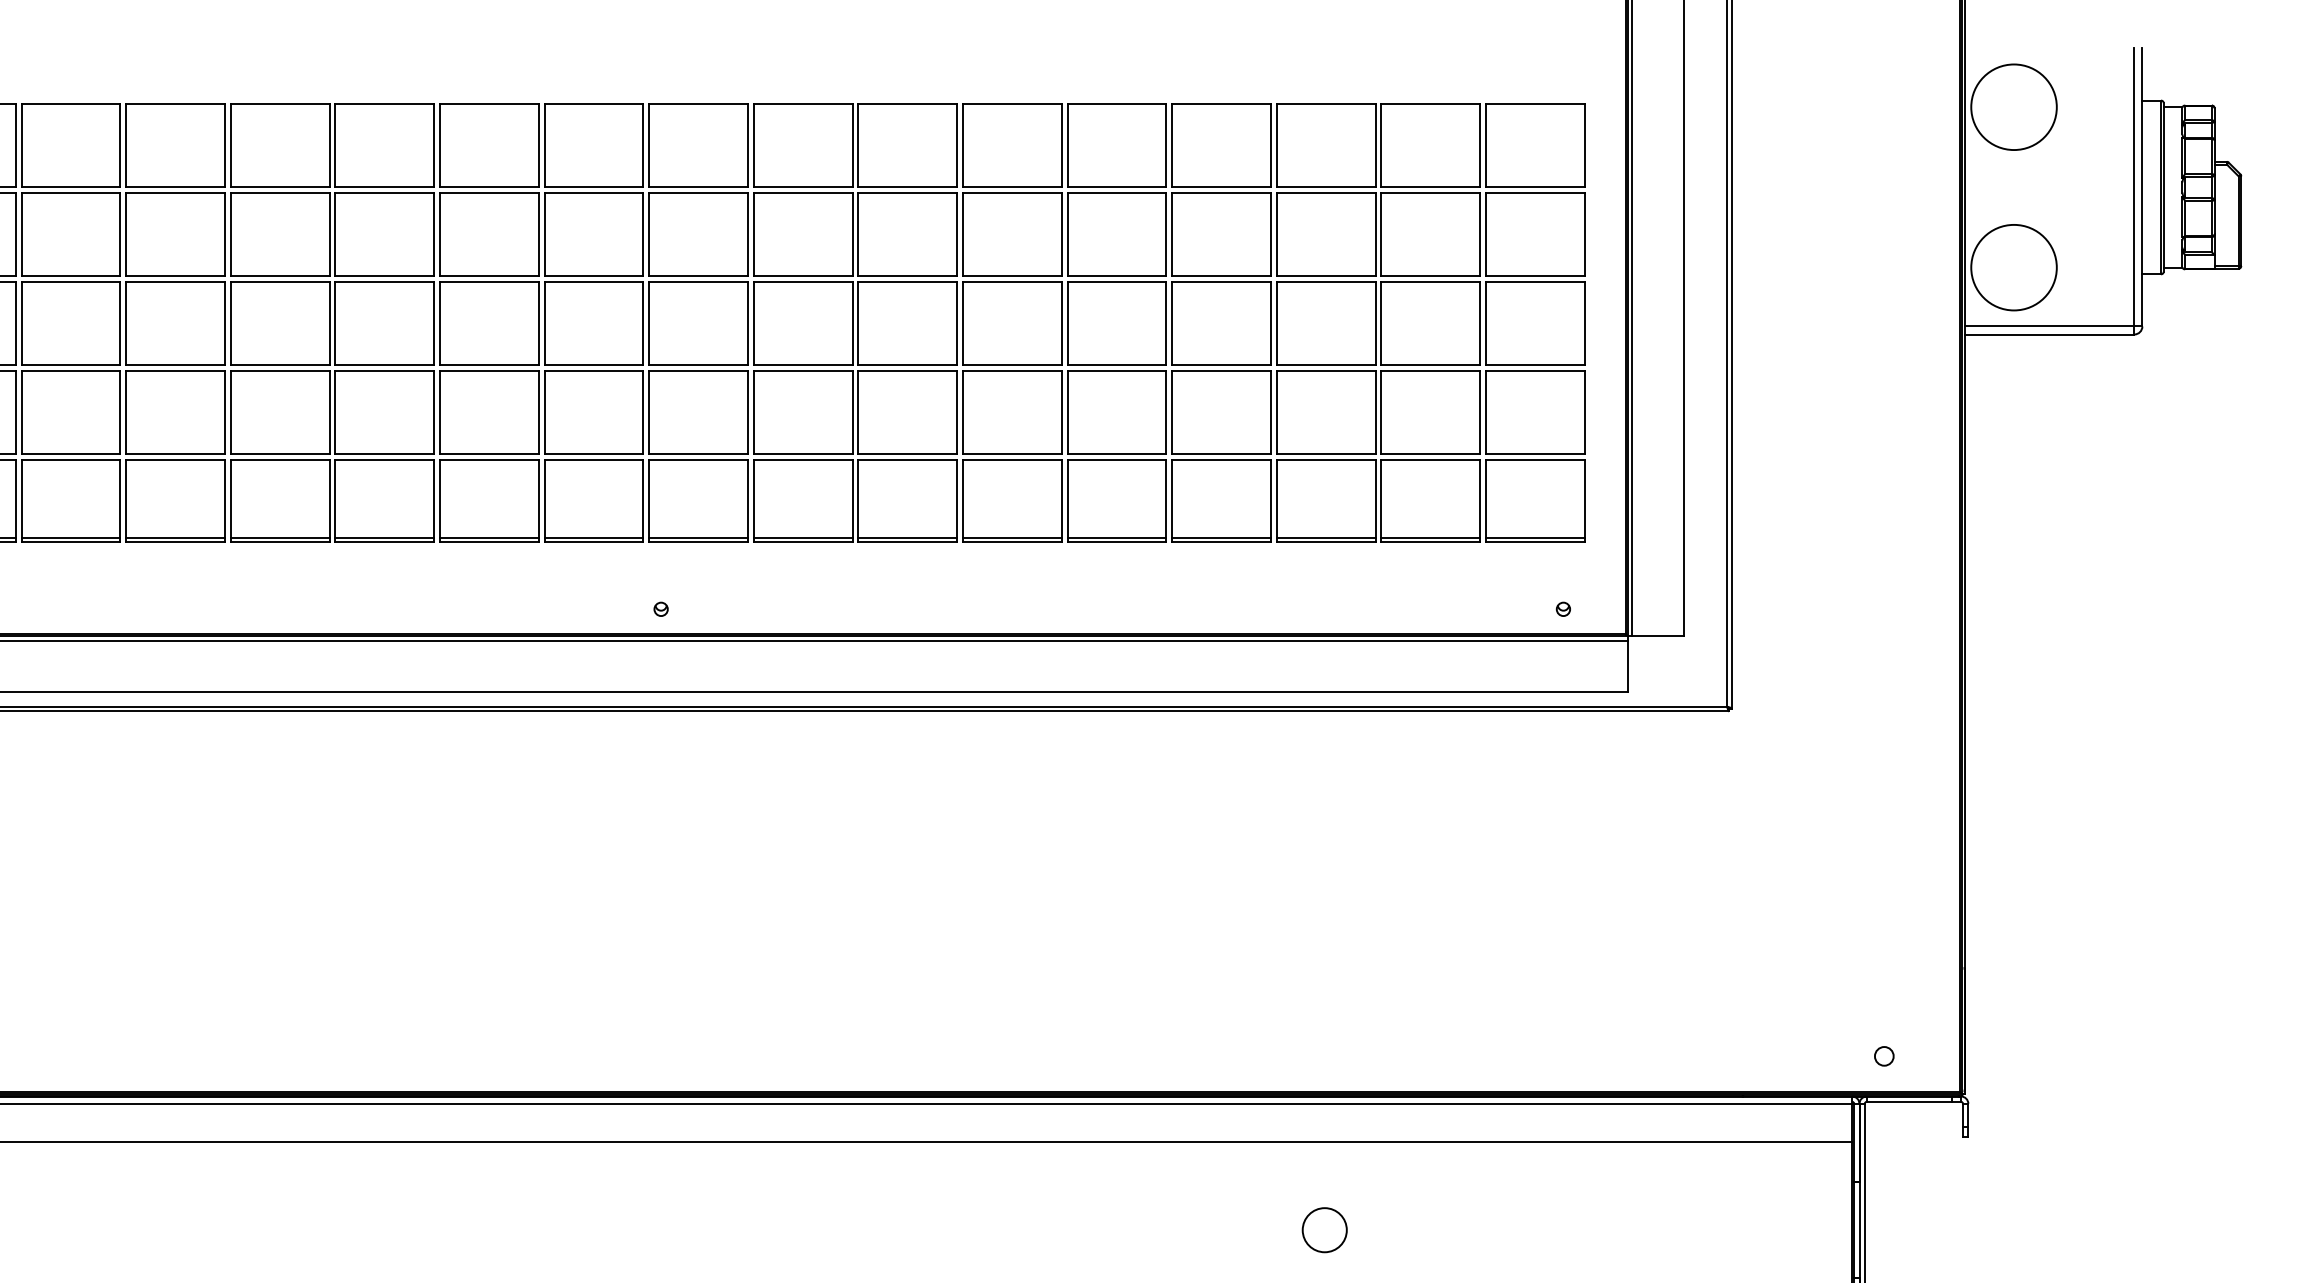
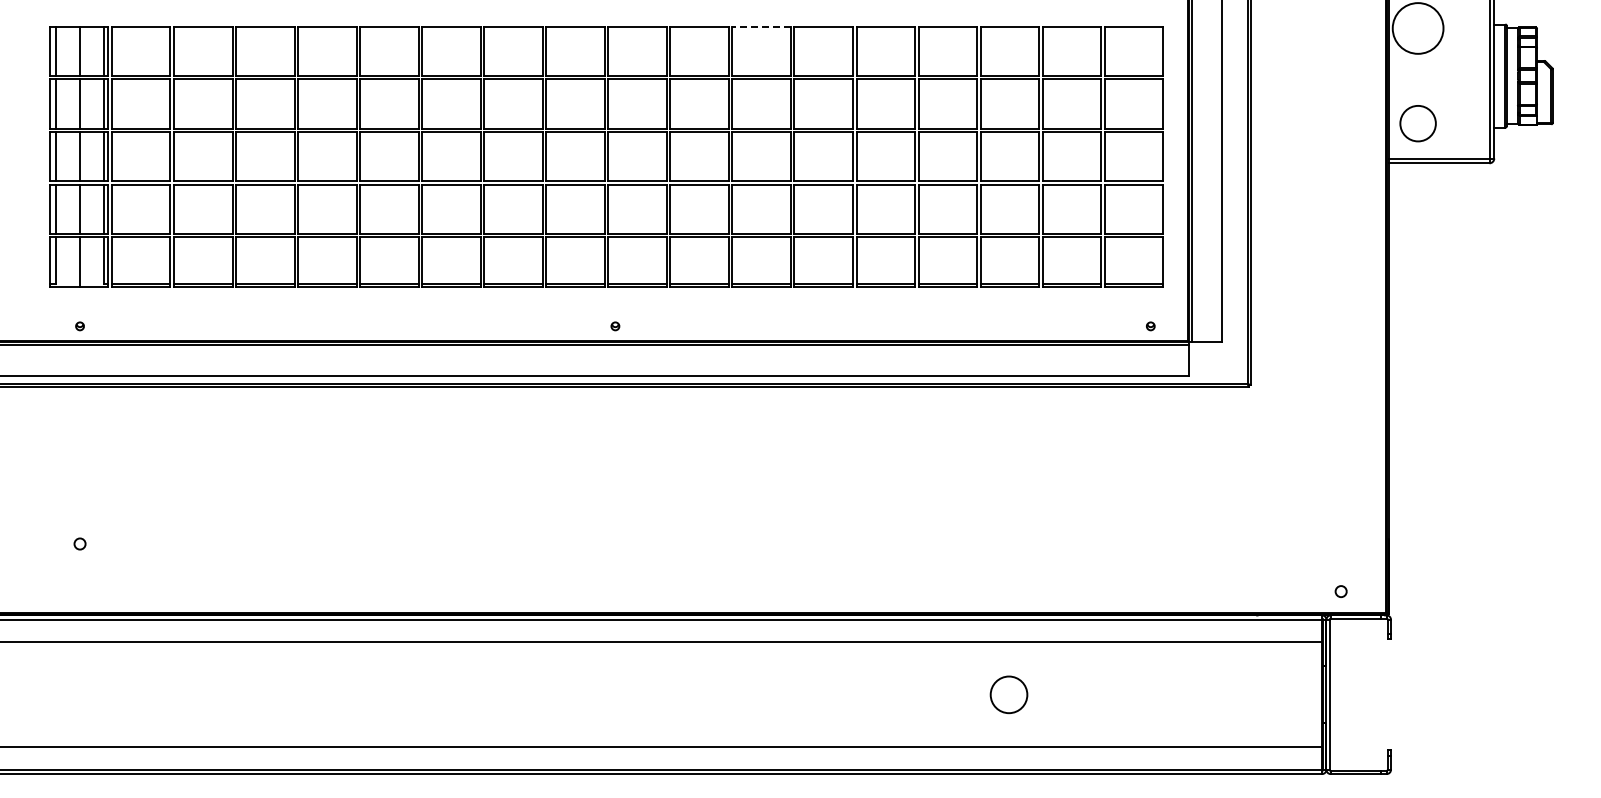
line: (907, 103) -> (761, 26), solid -> dashed
circle: (2012, 267) -> (1417, 123), size x0.7
circle: (1325, 1229) -> (1009, 694), size x1.4

